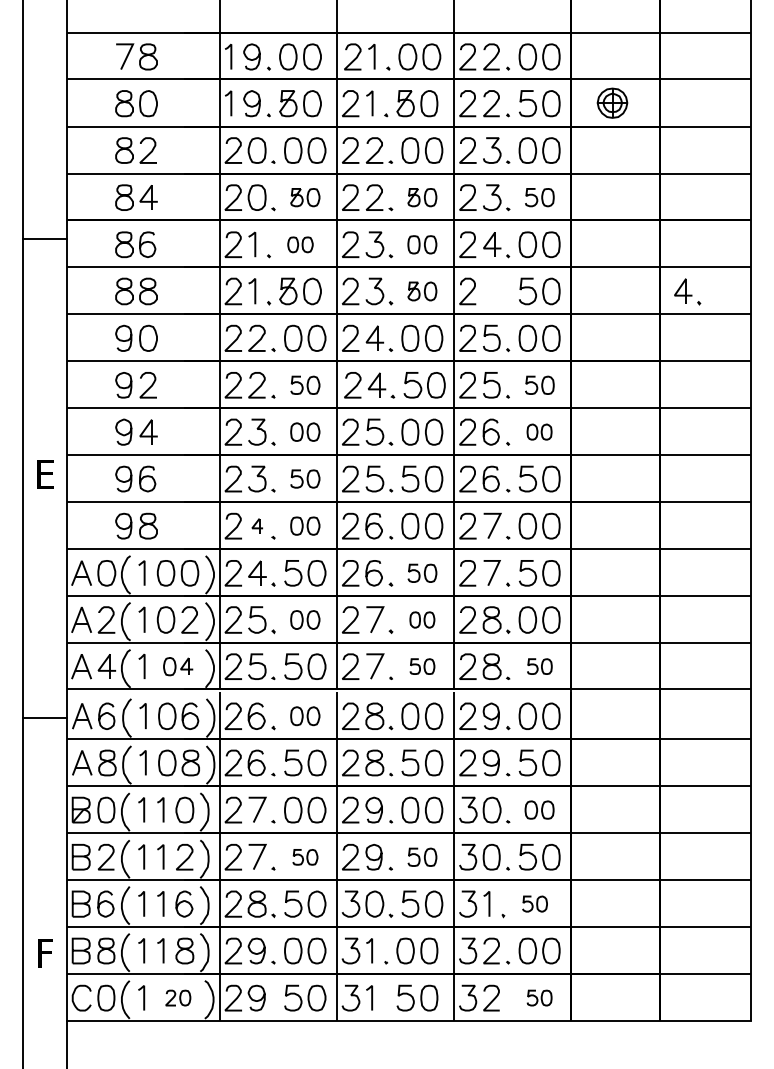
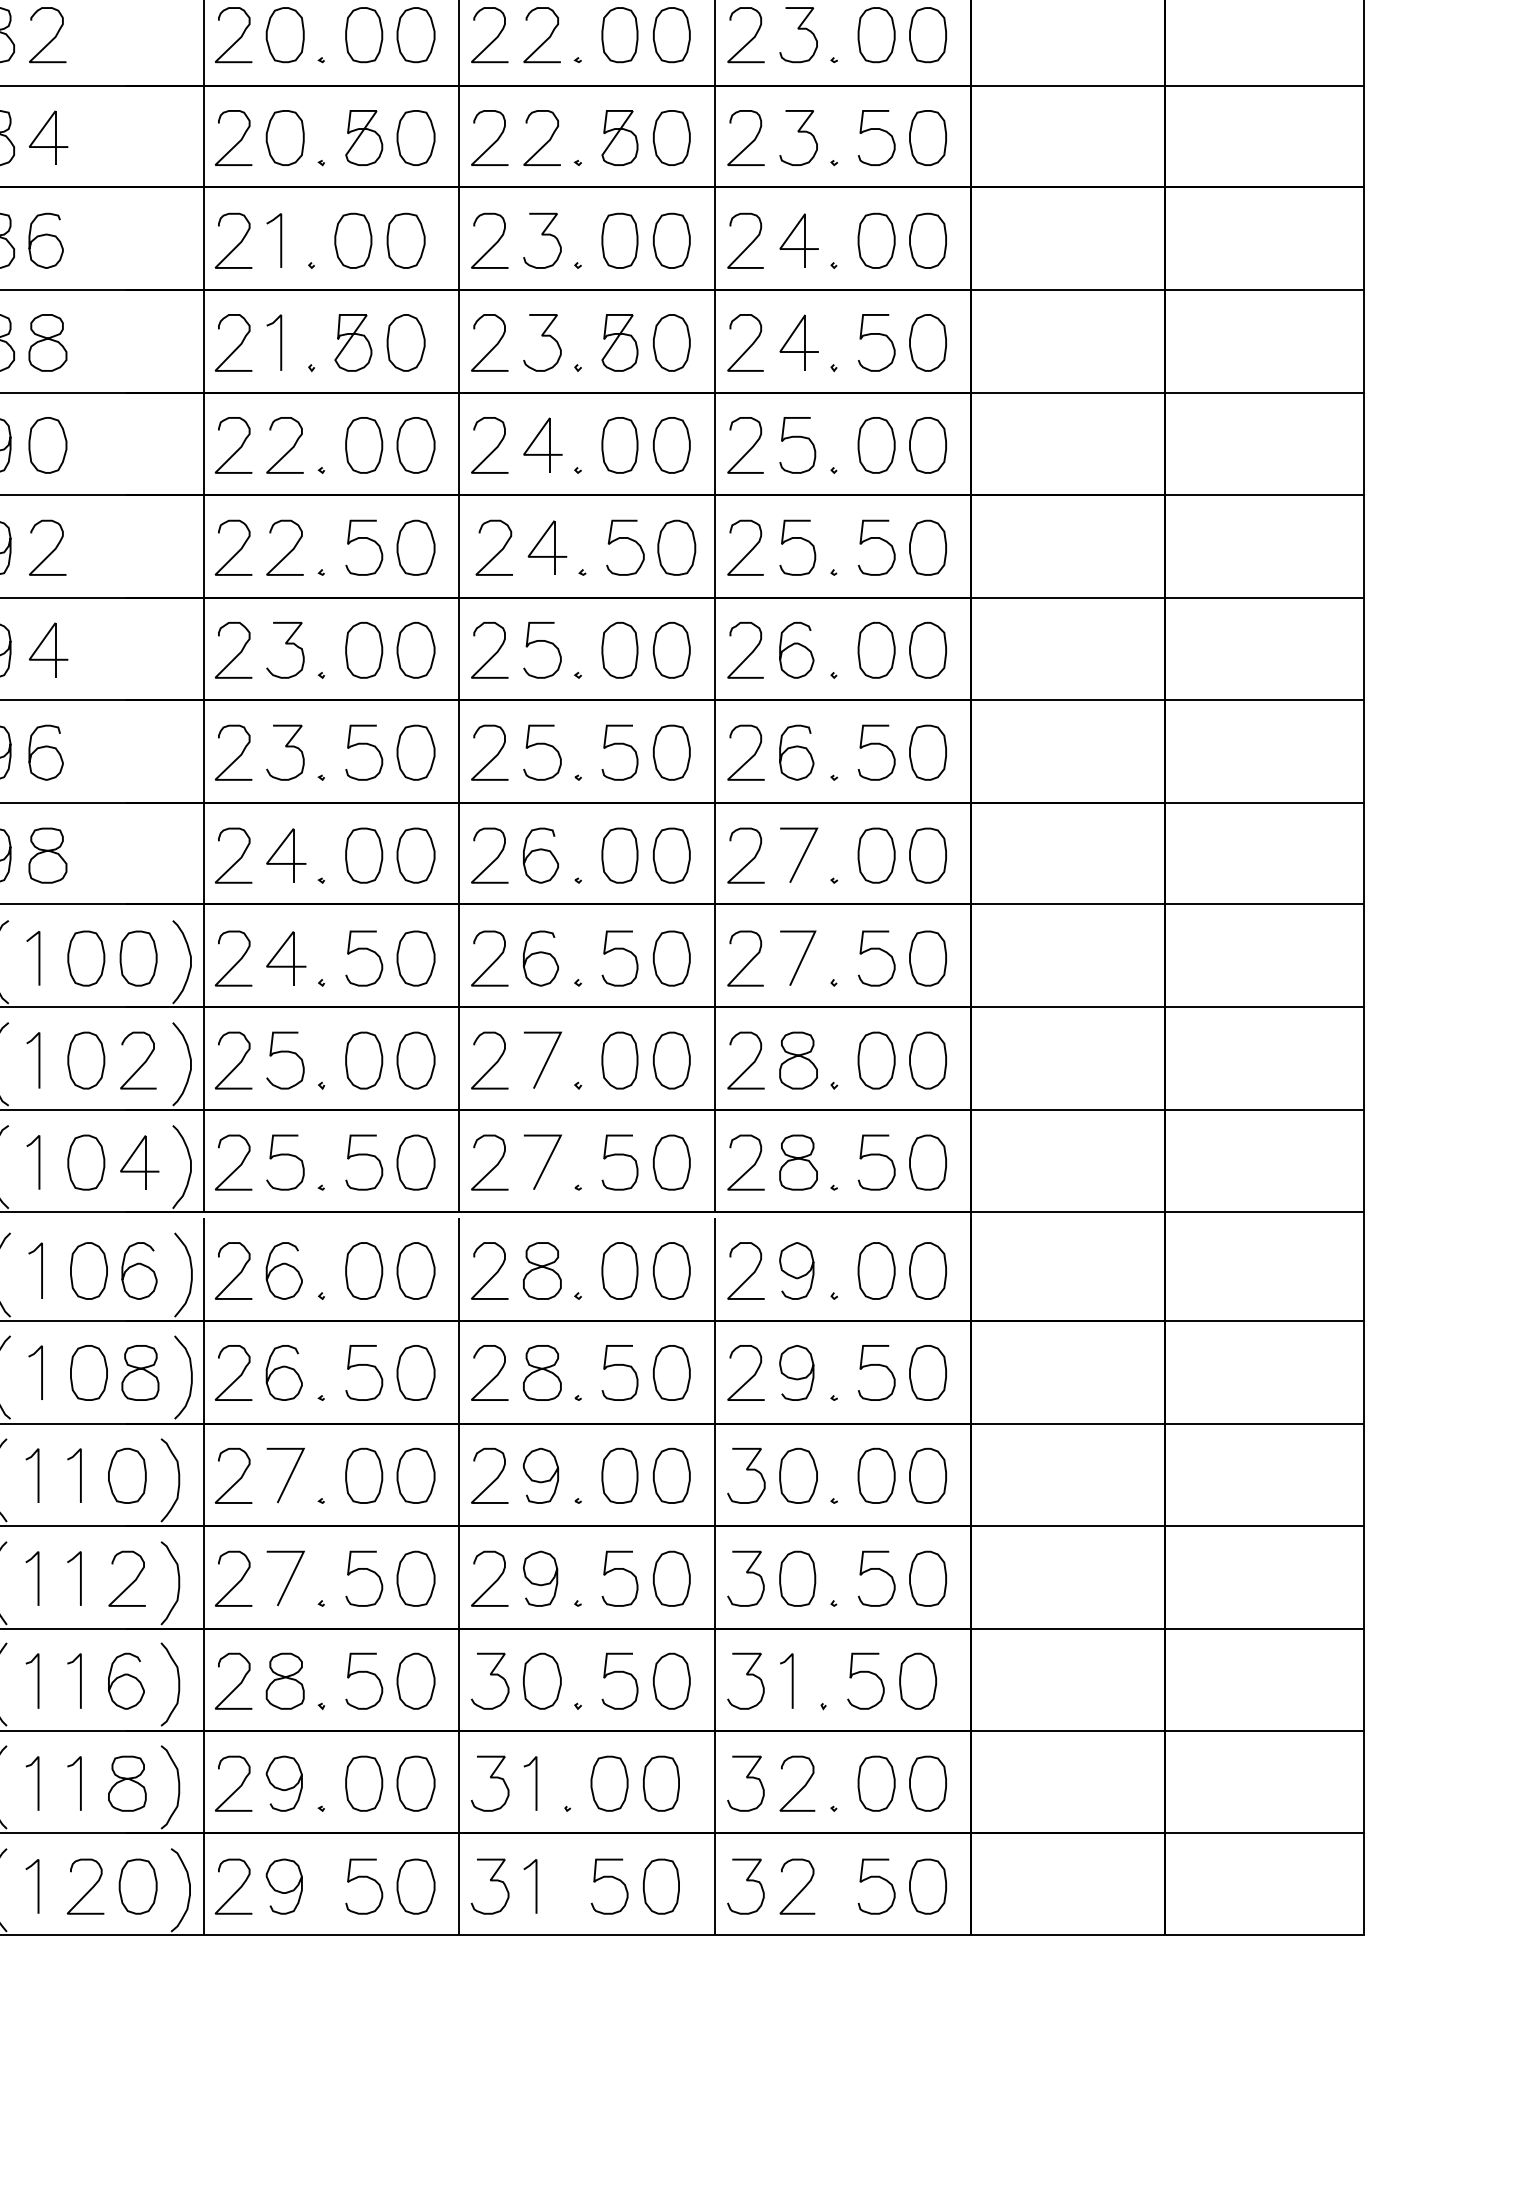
part: (305, 197) -> (390, 137), size x1.43
part: (422, 197) -> (646, 137), size x1.43
part: (539, 197) -> (902, 137), size x1.43
part: (300, 244) -> (379, 240), size x1.67
part: (422, 244) -> (646, 240), size x1.43
part: (422, 291) -> (646, 342), size x1.43
part: (687, 291) -> (808, 342), moved
part: (305, 385) -> (390, 548), size x1.43
part: (539, 385) -> (902, 548), size x1.43
part: (305, 431) -> (390, 648), size x1.43
part: (539, 431) -> (902, 648), size x1.67
part: (305, 478) -> (390, 751), size x1.43
part: (257, 525) -> (286, 854), size x1.67
part: (305, 525) -> (390, 854), size x1.43
part: (422, 573) -> (646, 958), size x1.43
part: (305, 619) -> (390, 1059), size x1.43
part: (422, 619) -> (646, 1059), size x1.67
part: (178, 666) -> (113, 1162), size x1.43
part: (422, 666) -> (646, 1162), size x1.67
part: (539, 666) -> (902, 1162), size x1.67
part: (305, 715) -> (390, 1269), size x1.43
part: (539, 809) -> (902, 1474), size x1.43
part: (305, 857) -> (390, 1579), size x1.67
part: (422, 857) -> (646, 1579), size x1.43
part: (534, 903) -> (891, 1679), size x1.67
part: (178, 997) -> (113, 1885), size x1.67
part: (539, 997) -> (902, 1885), size x1.67

